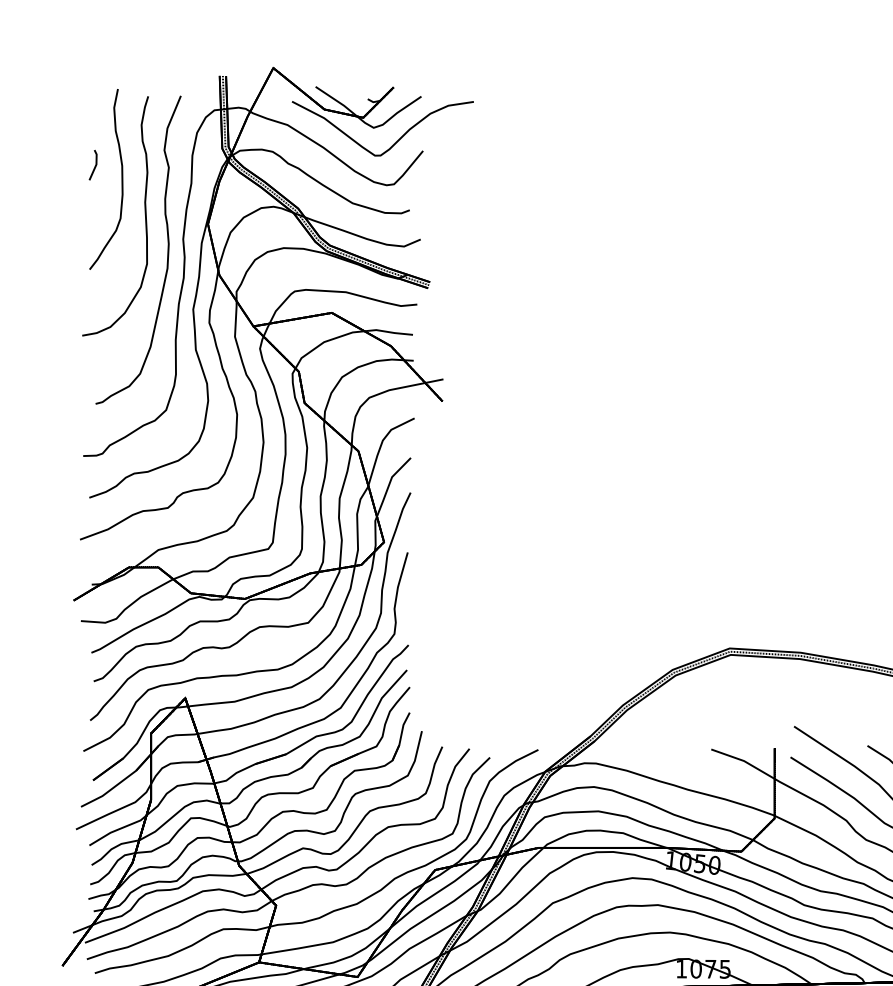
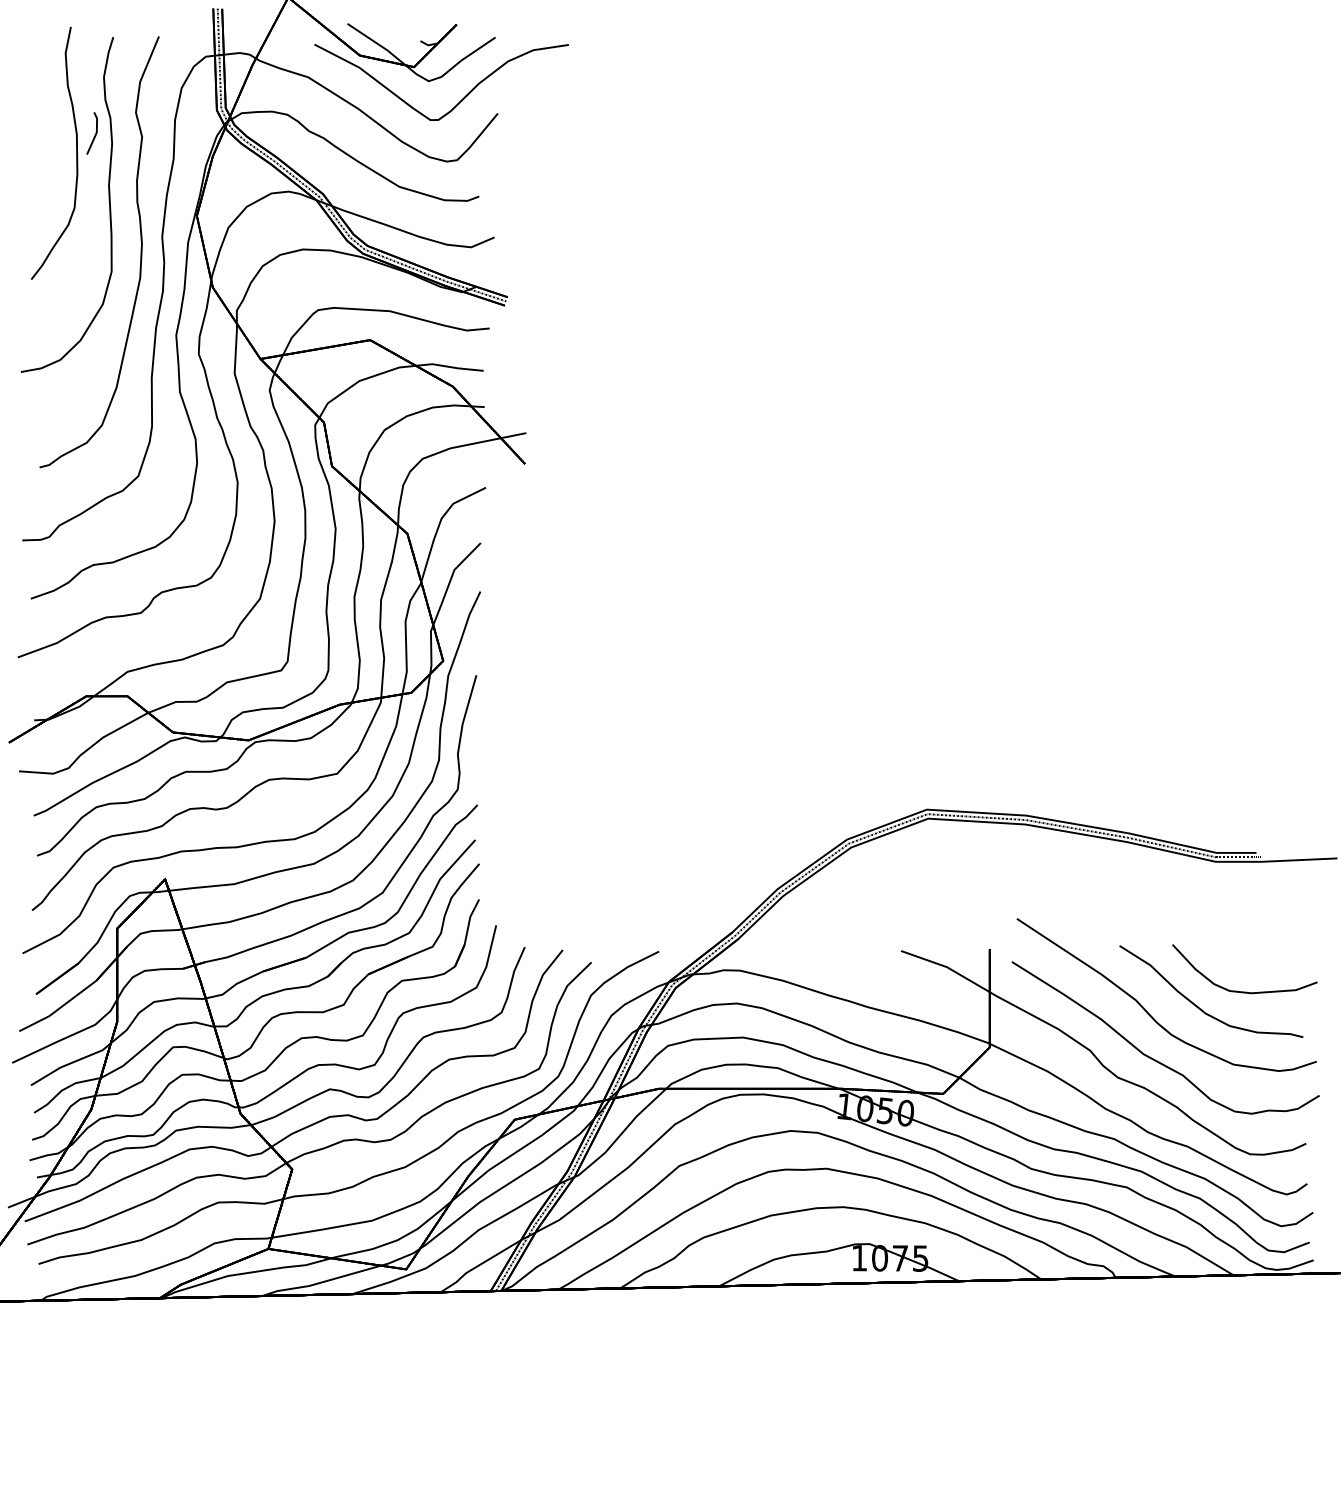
line: (94, 165) -> (94, 134), moved

